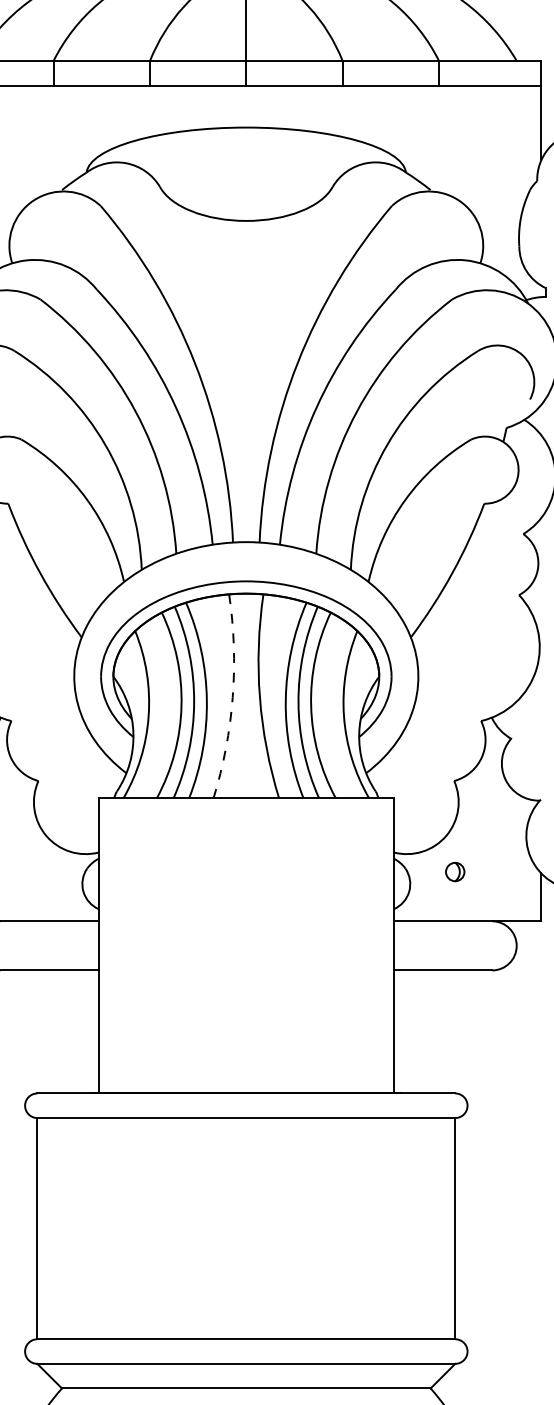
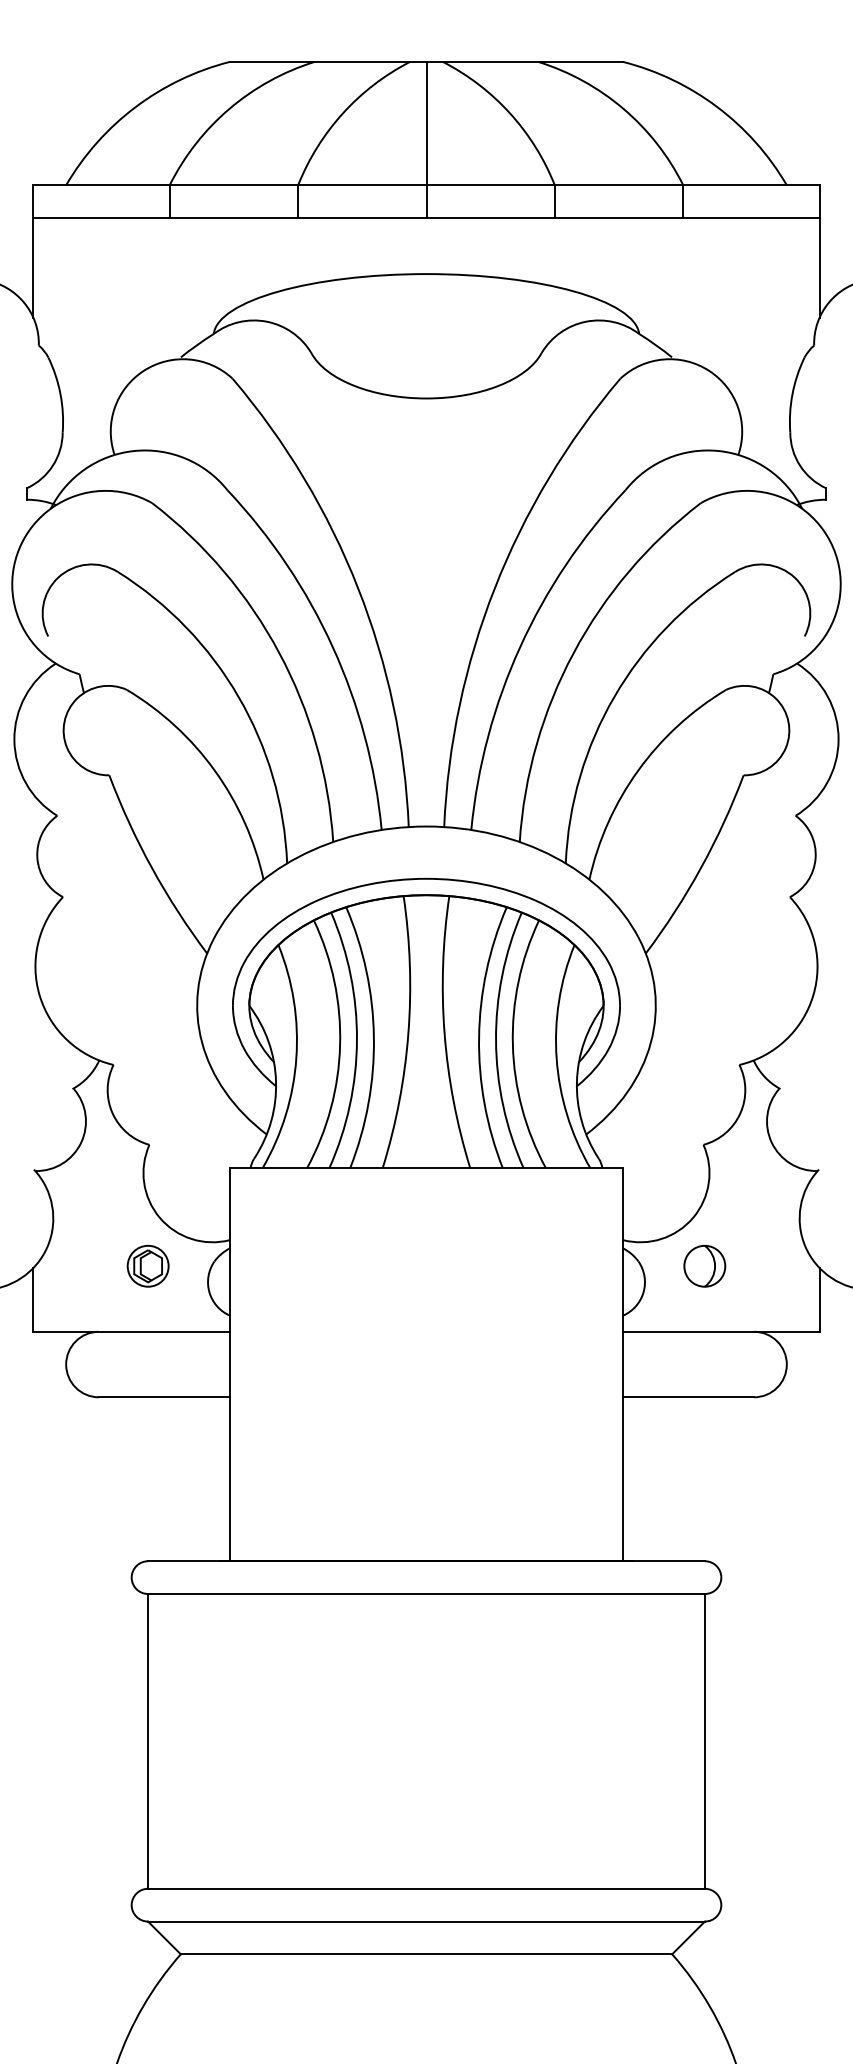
arc: (232, 697) -> (408, 1033), dashed -> solid
part: (36, 871) -> (147, 1265), added
part: (454, 871) -> (704, 1265), size x1.67

